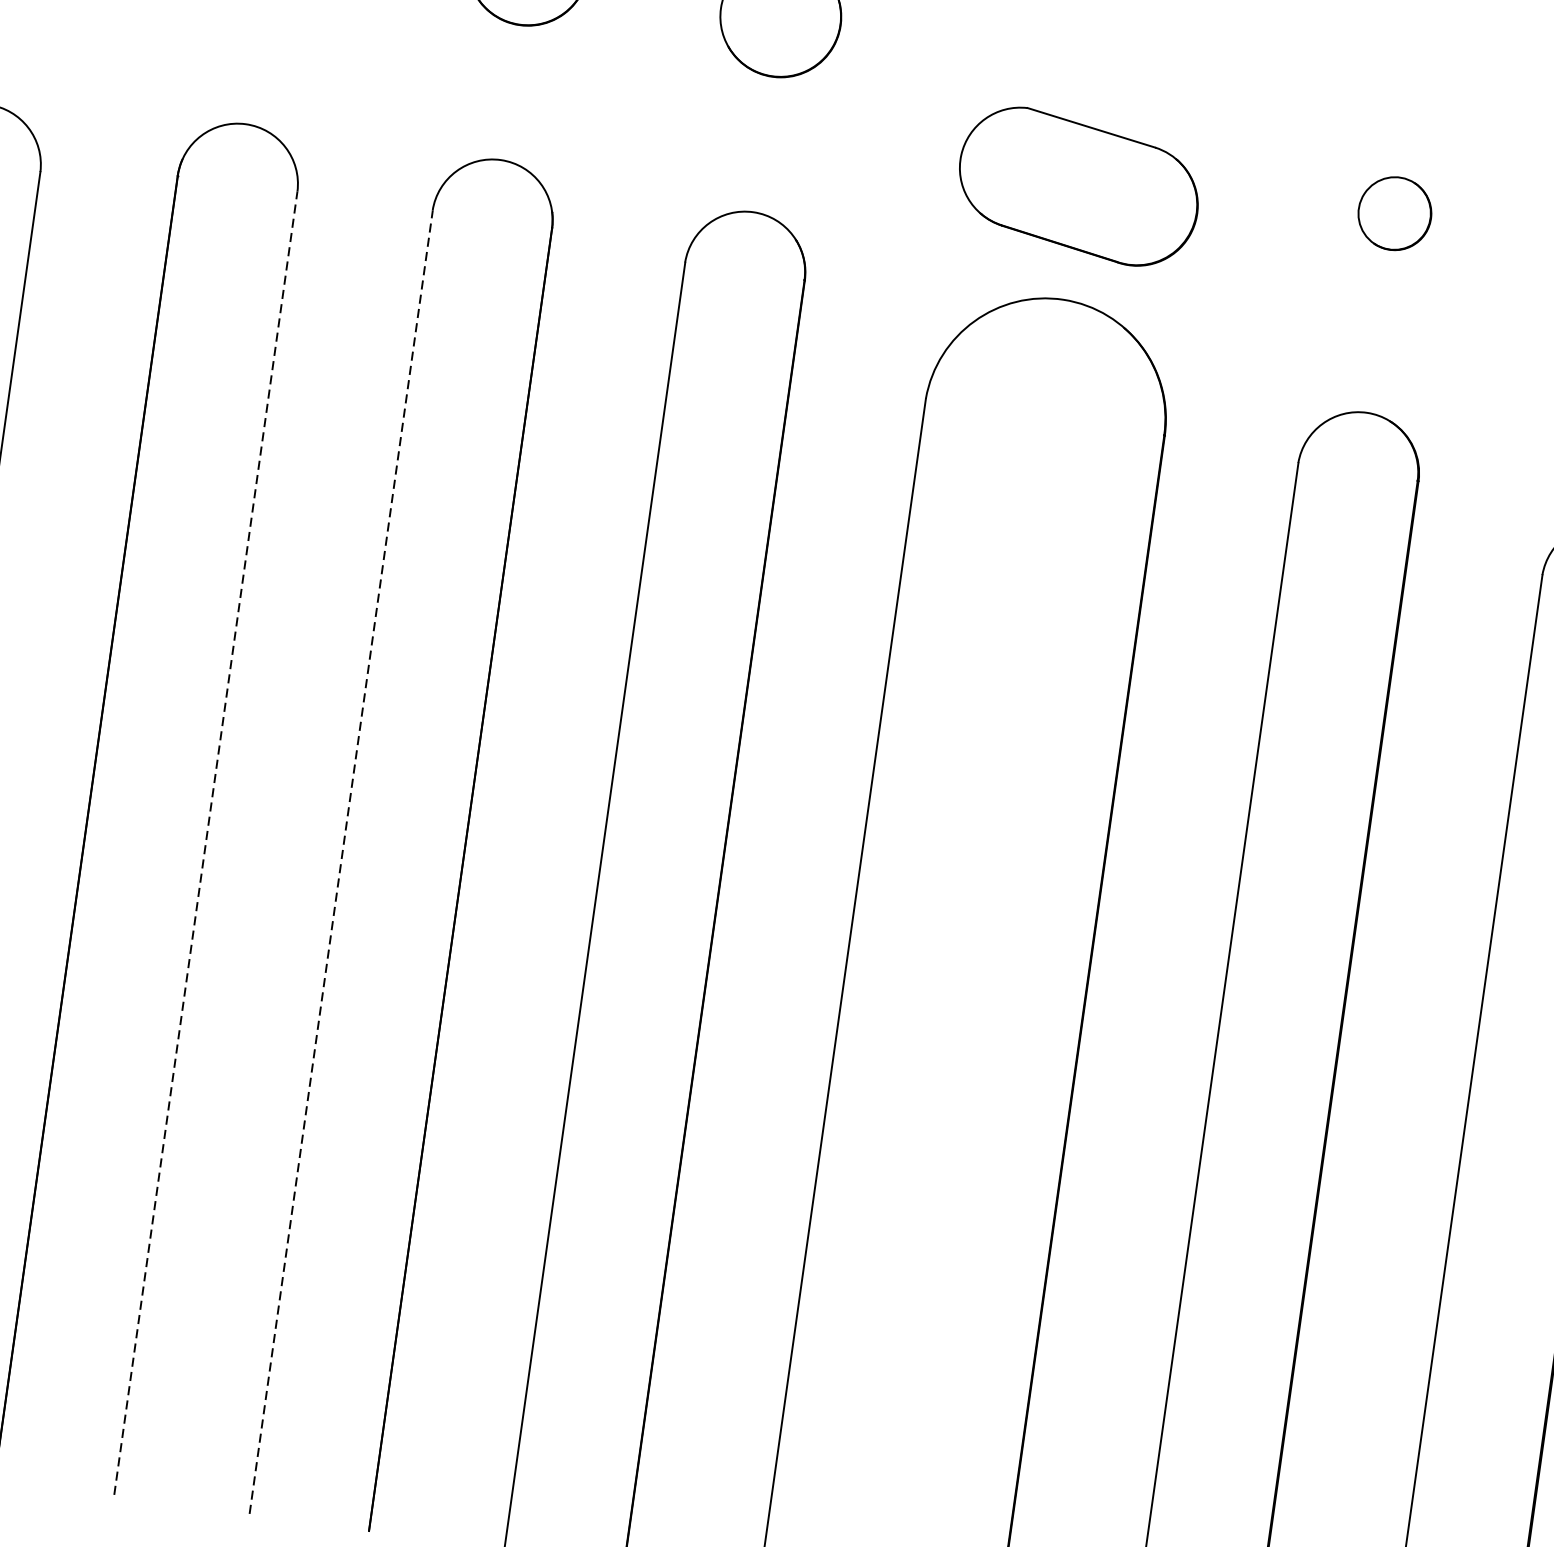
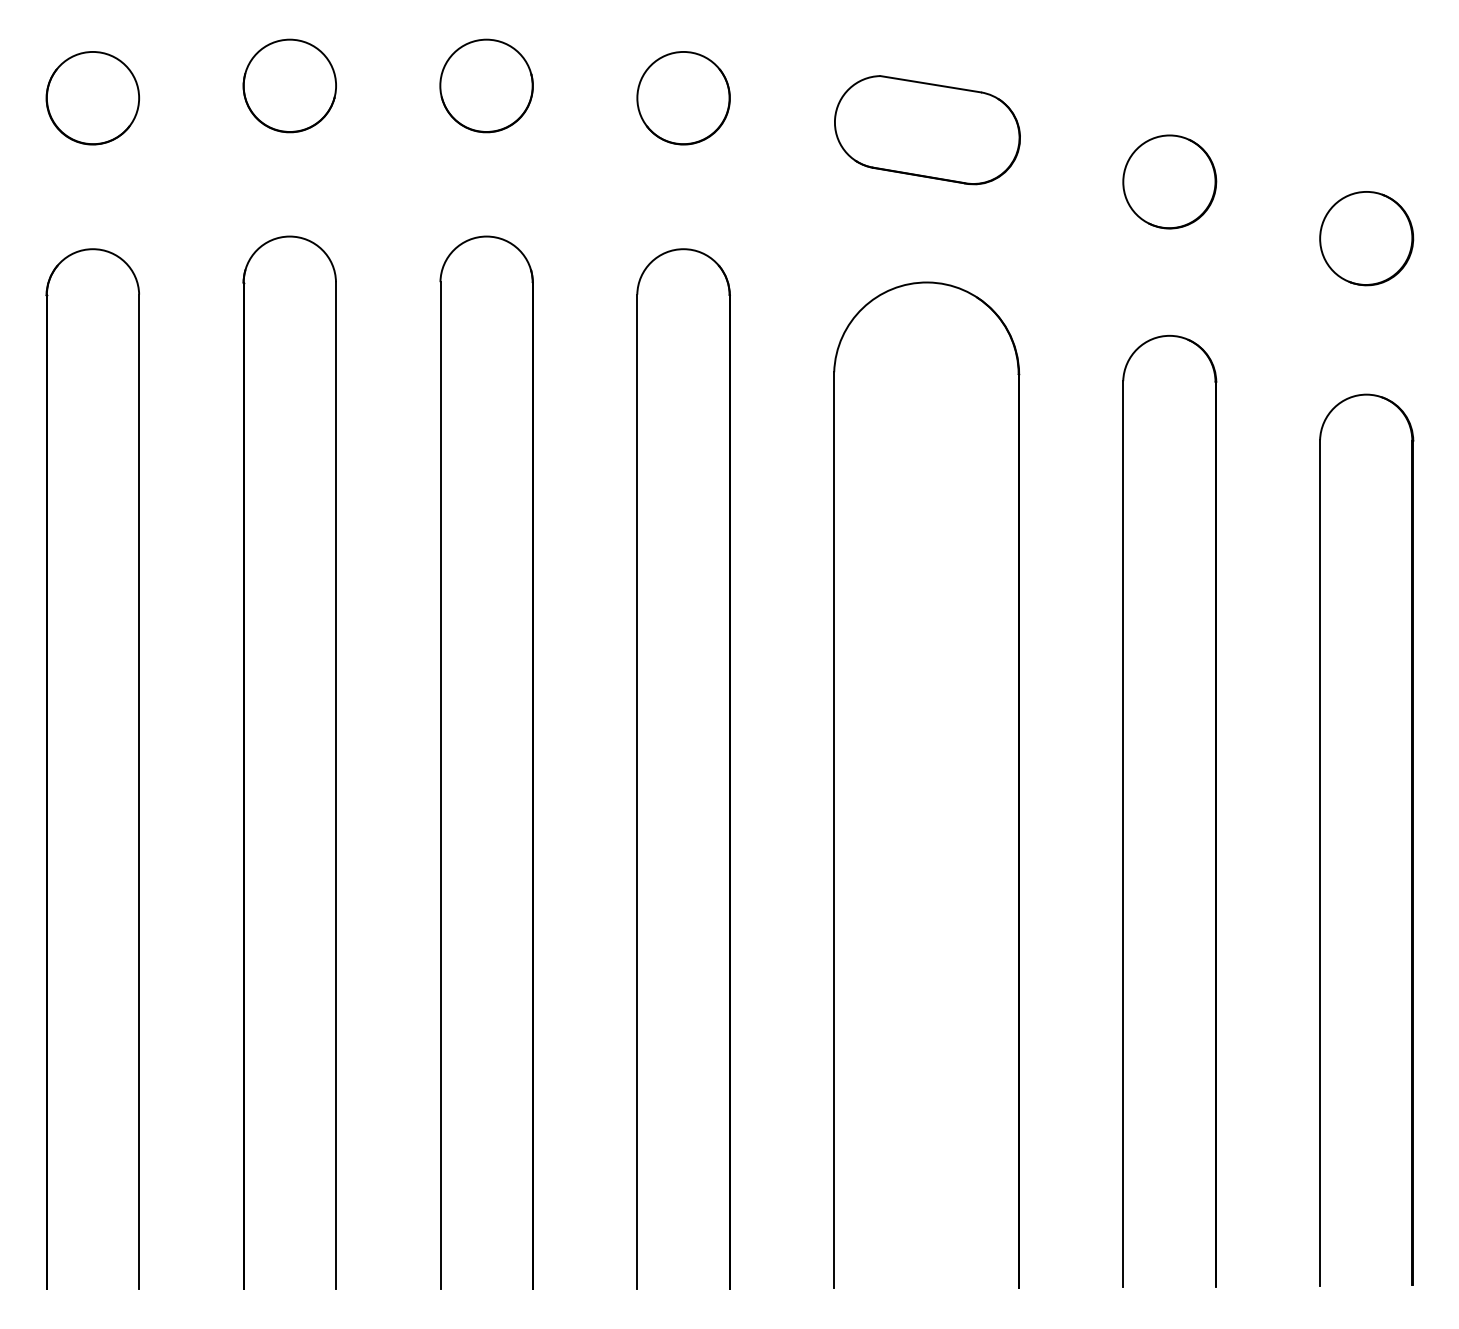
part: (1078, 187) -> (927, 130), moved
part: (1394, 213) -> (1169, 181), size x1.67
line: (205, 843) -> (335, 785), dashed -> solid
line: (341, 862) -> (440, 785), dashed -> solid

